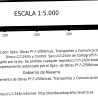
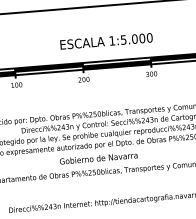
text: (36, 12) -> (106, 39), moved

